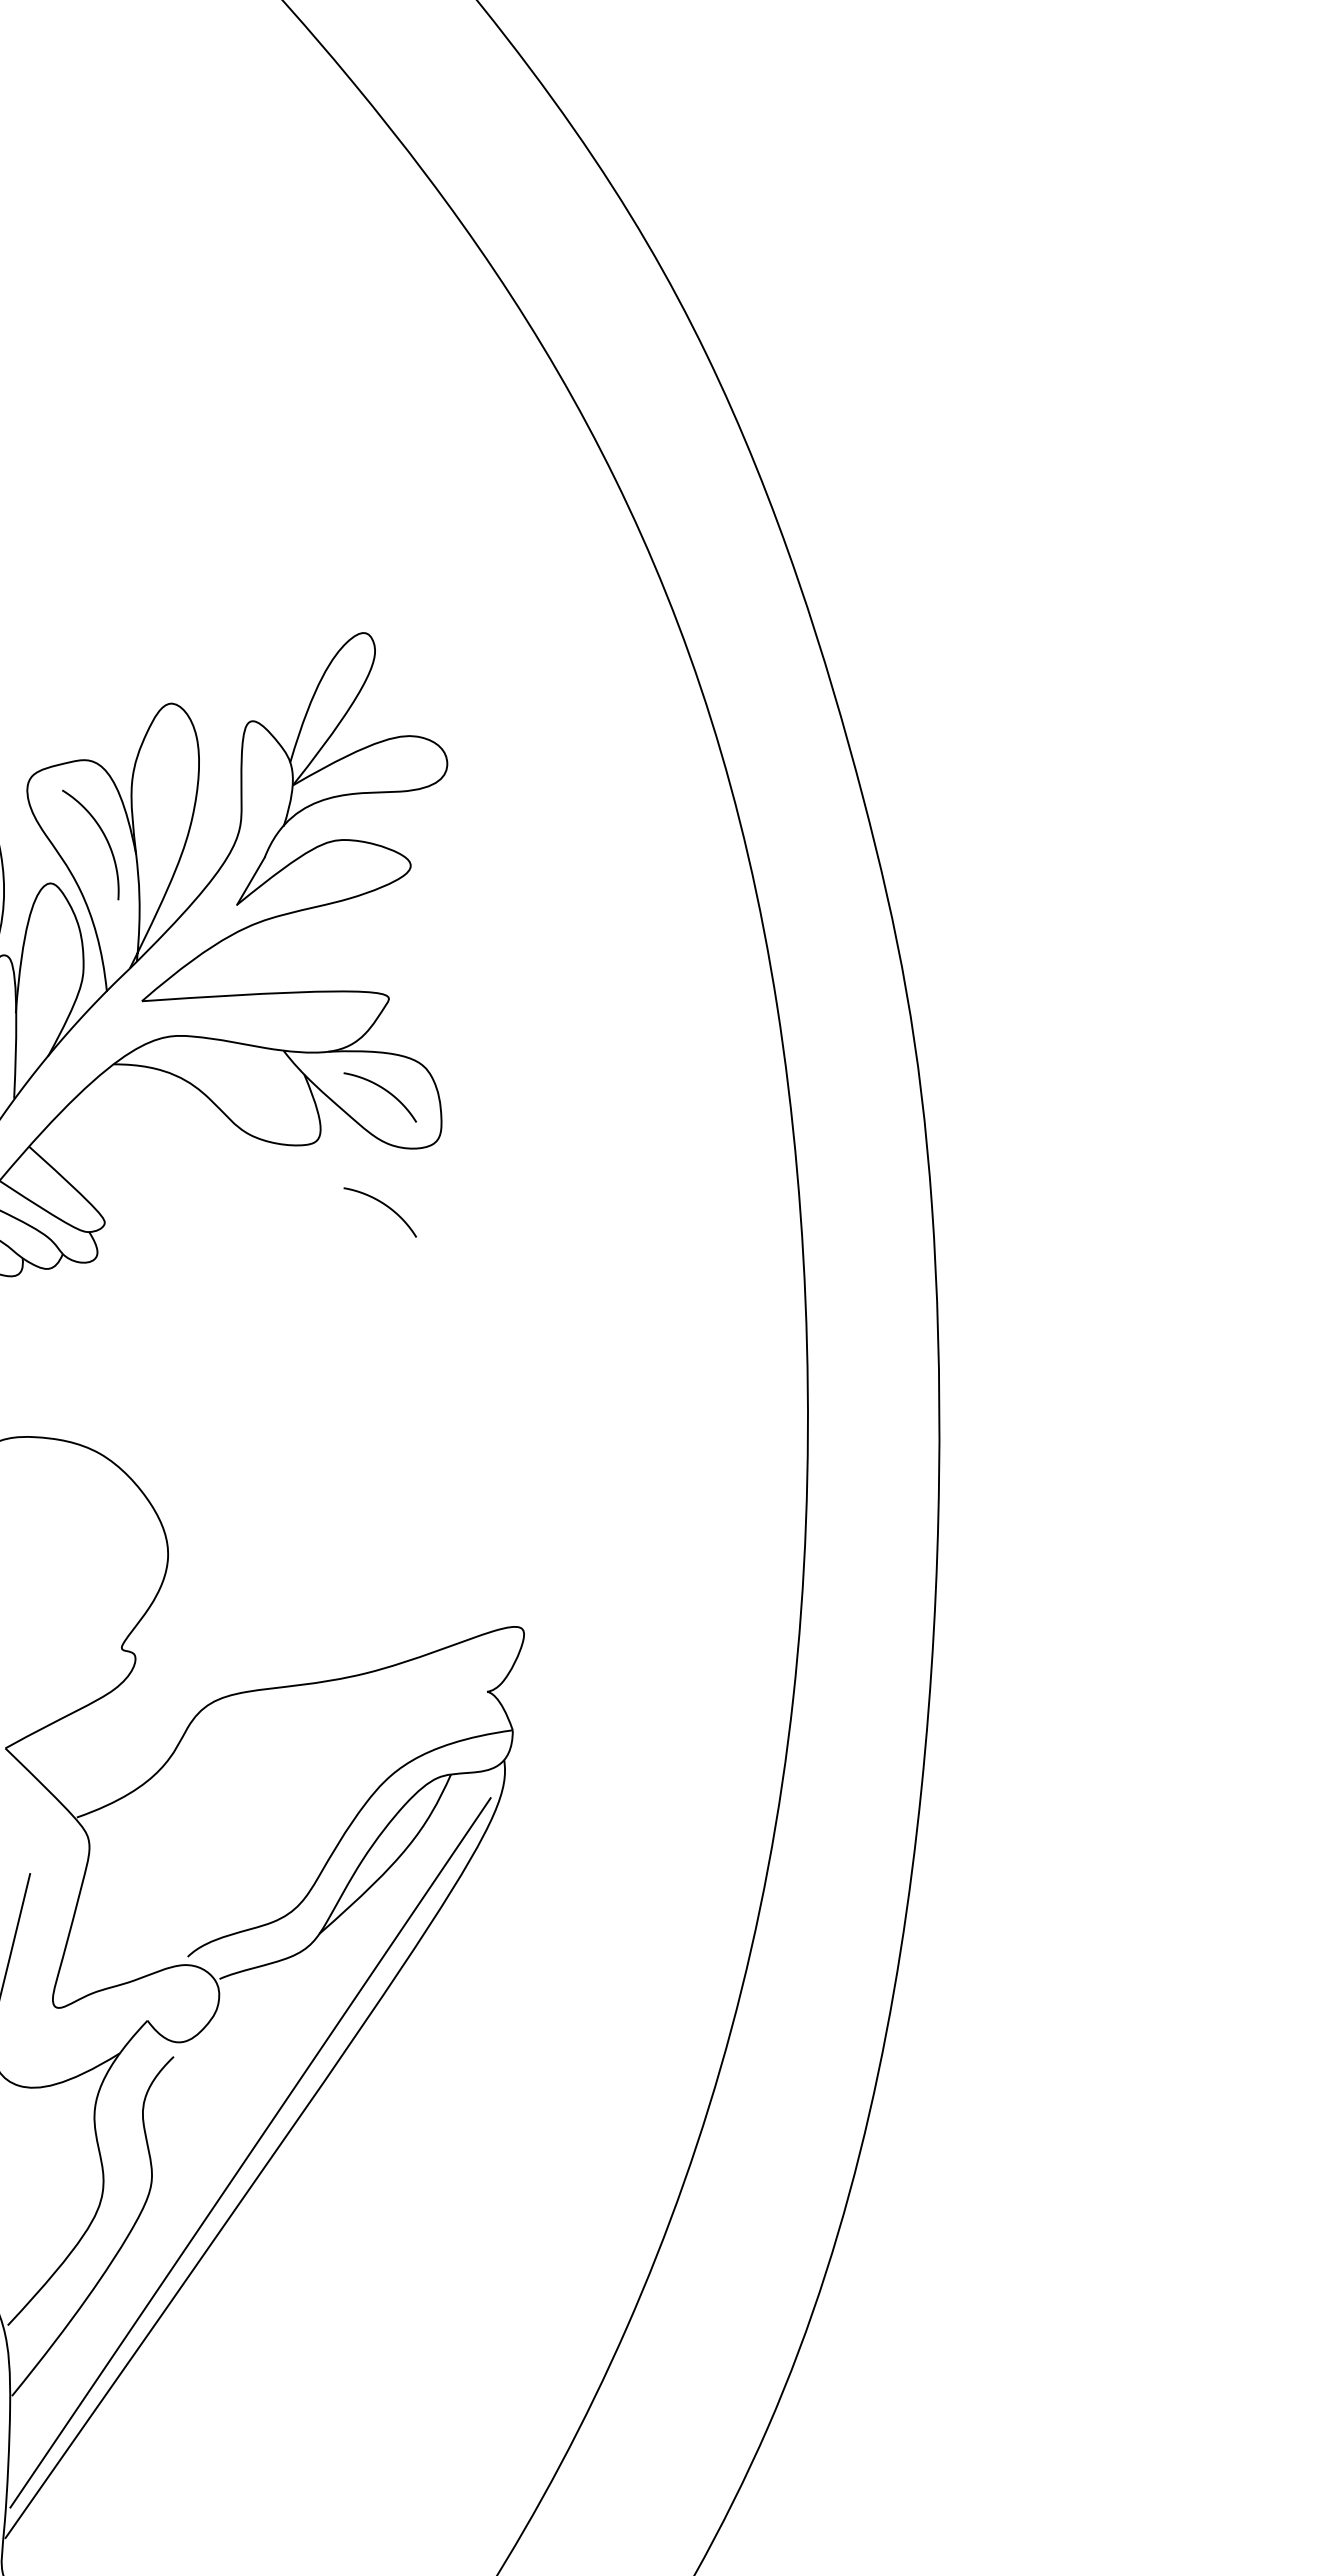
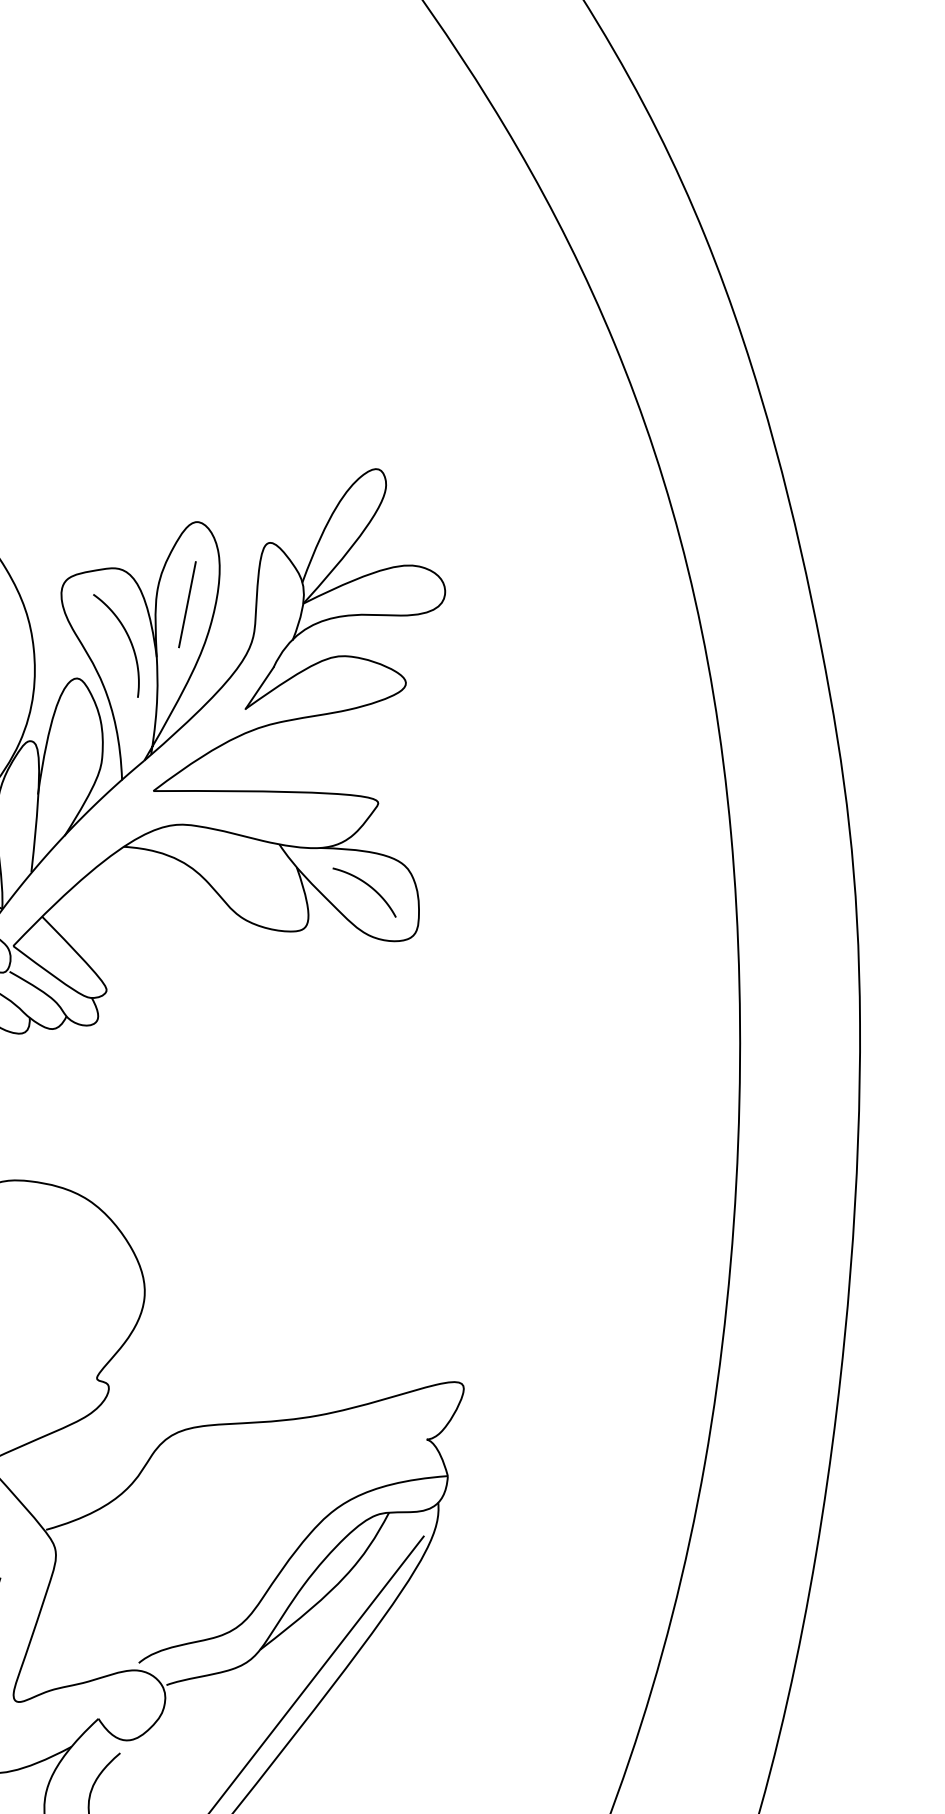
line: (165, 794) -> (186, 604), added
curve: (385, 1206) -> (362, 992), removed

